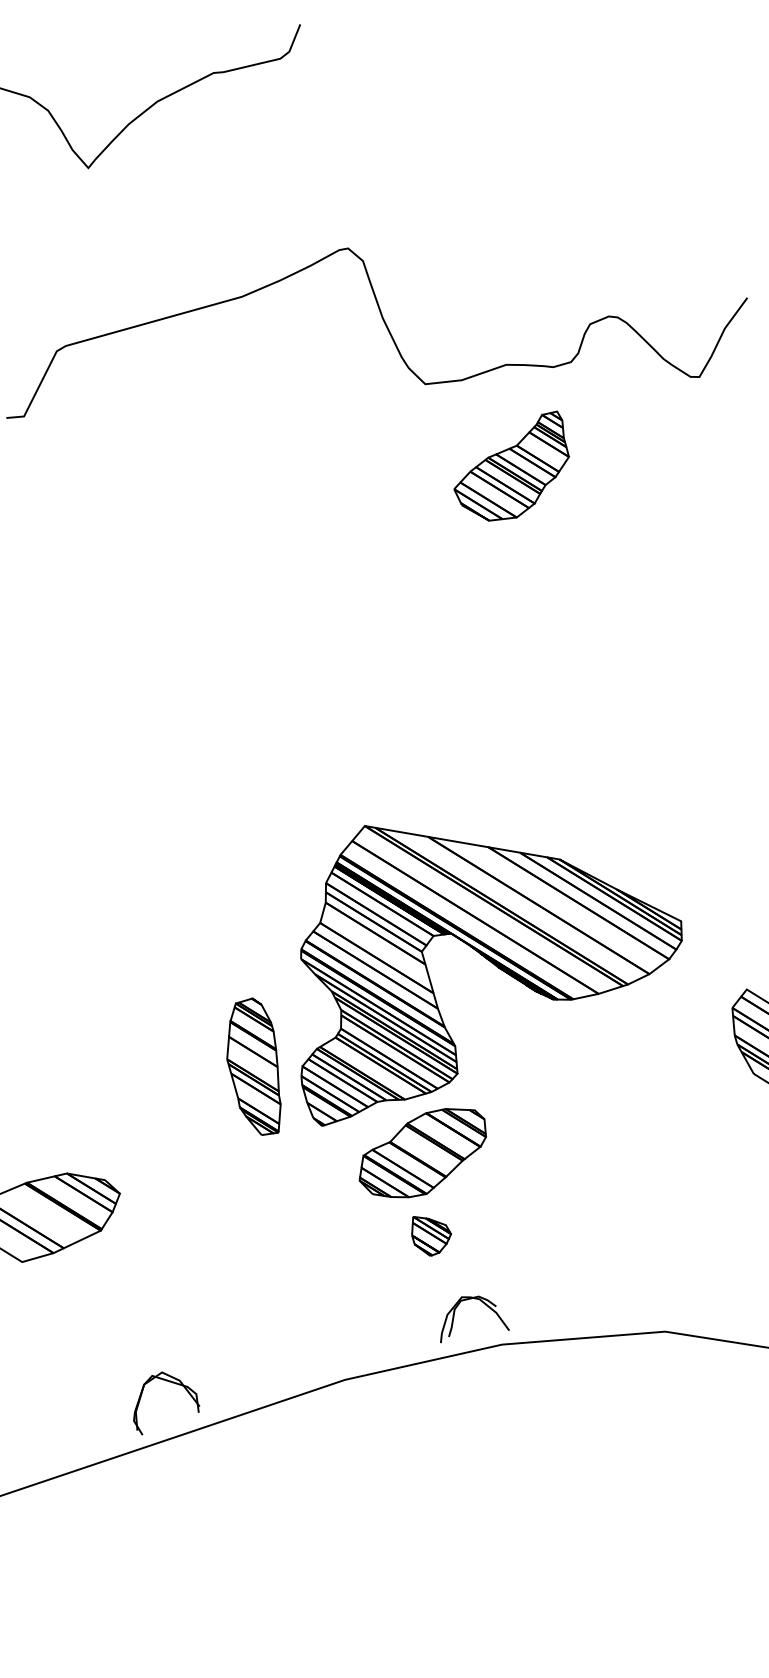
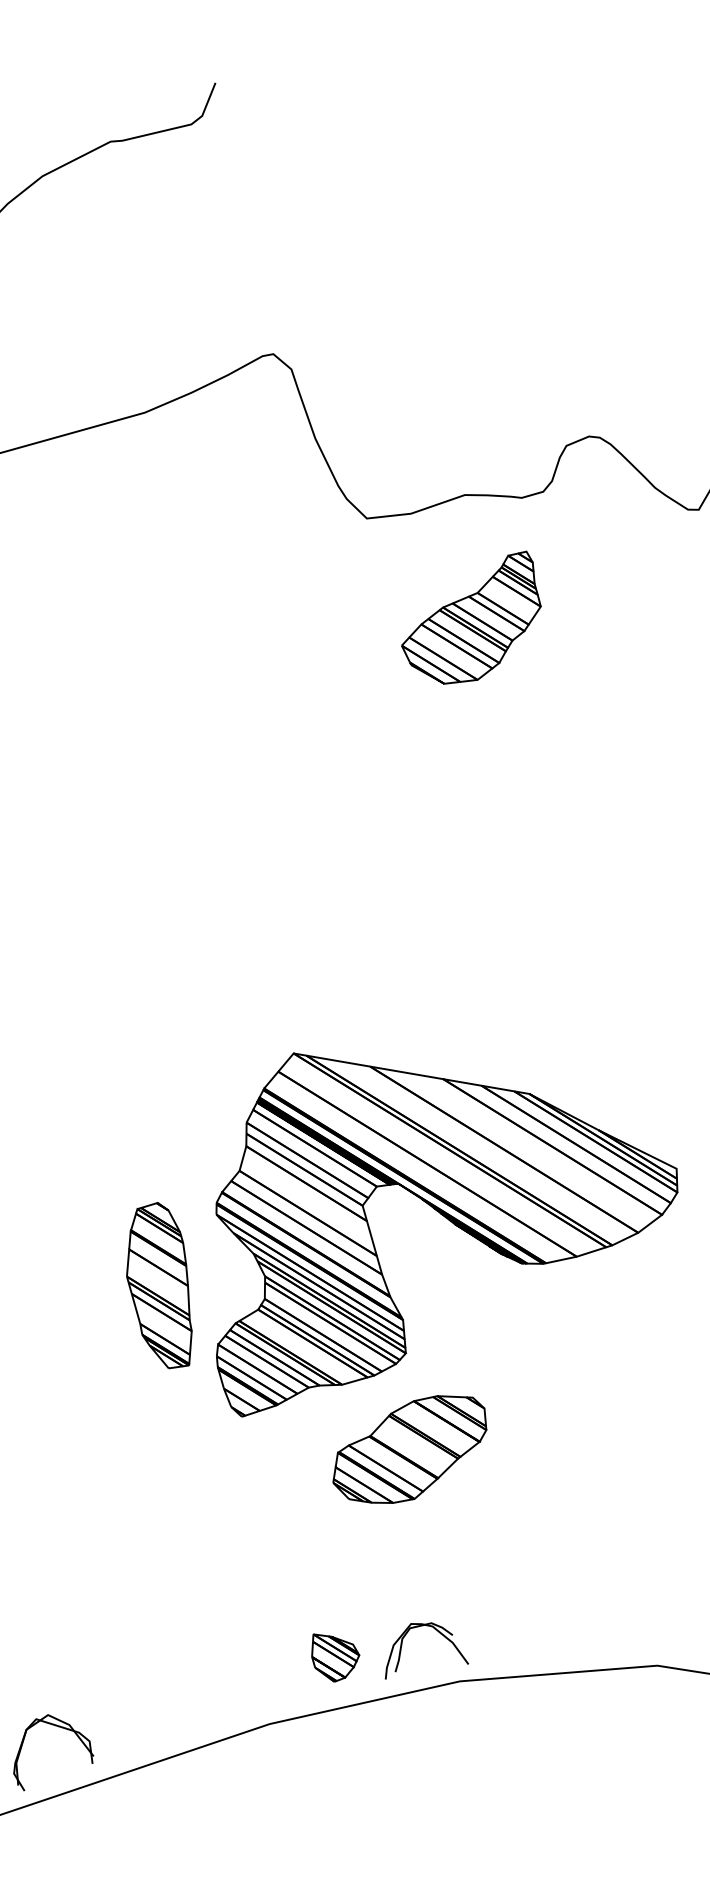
part: (253, 1066) -> (158, 1285), moved
part: (422, 1153) -> (409, 1449), moved
part: (431, 1236) -> (335, 1658), moved

